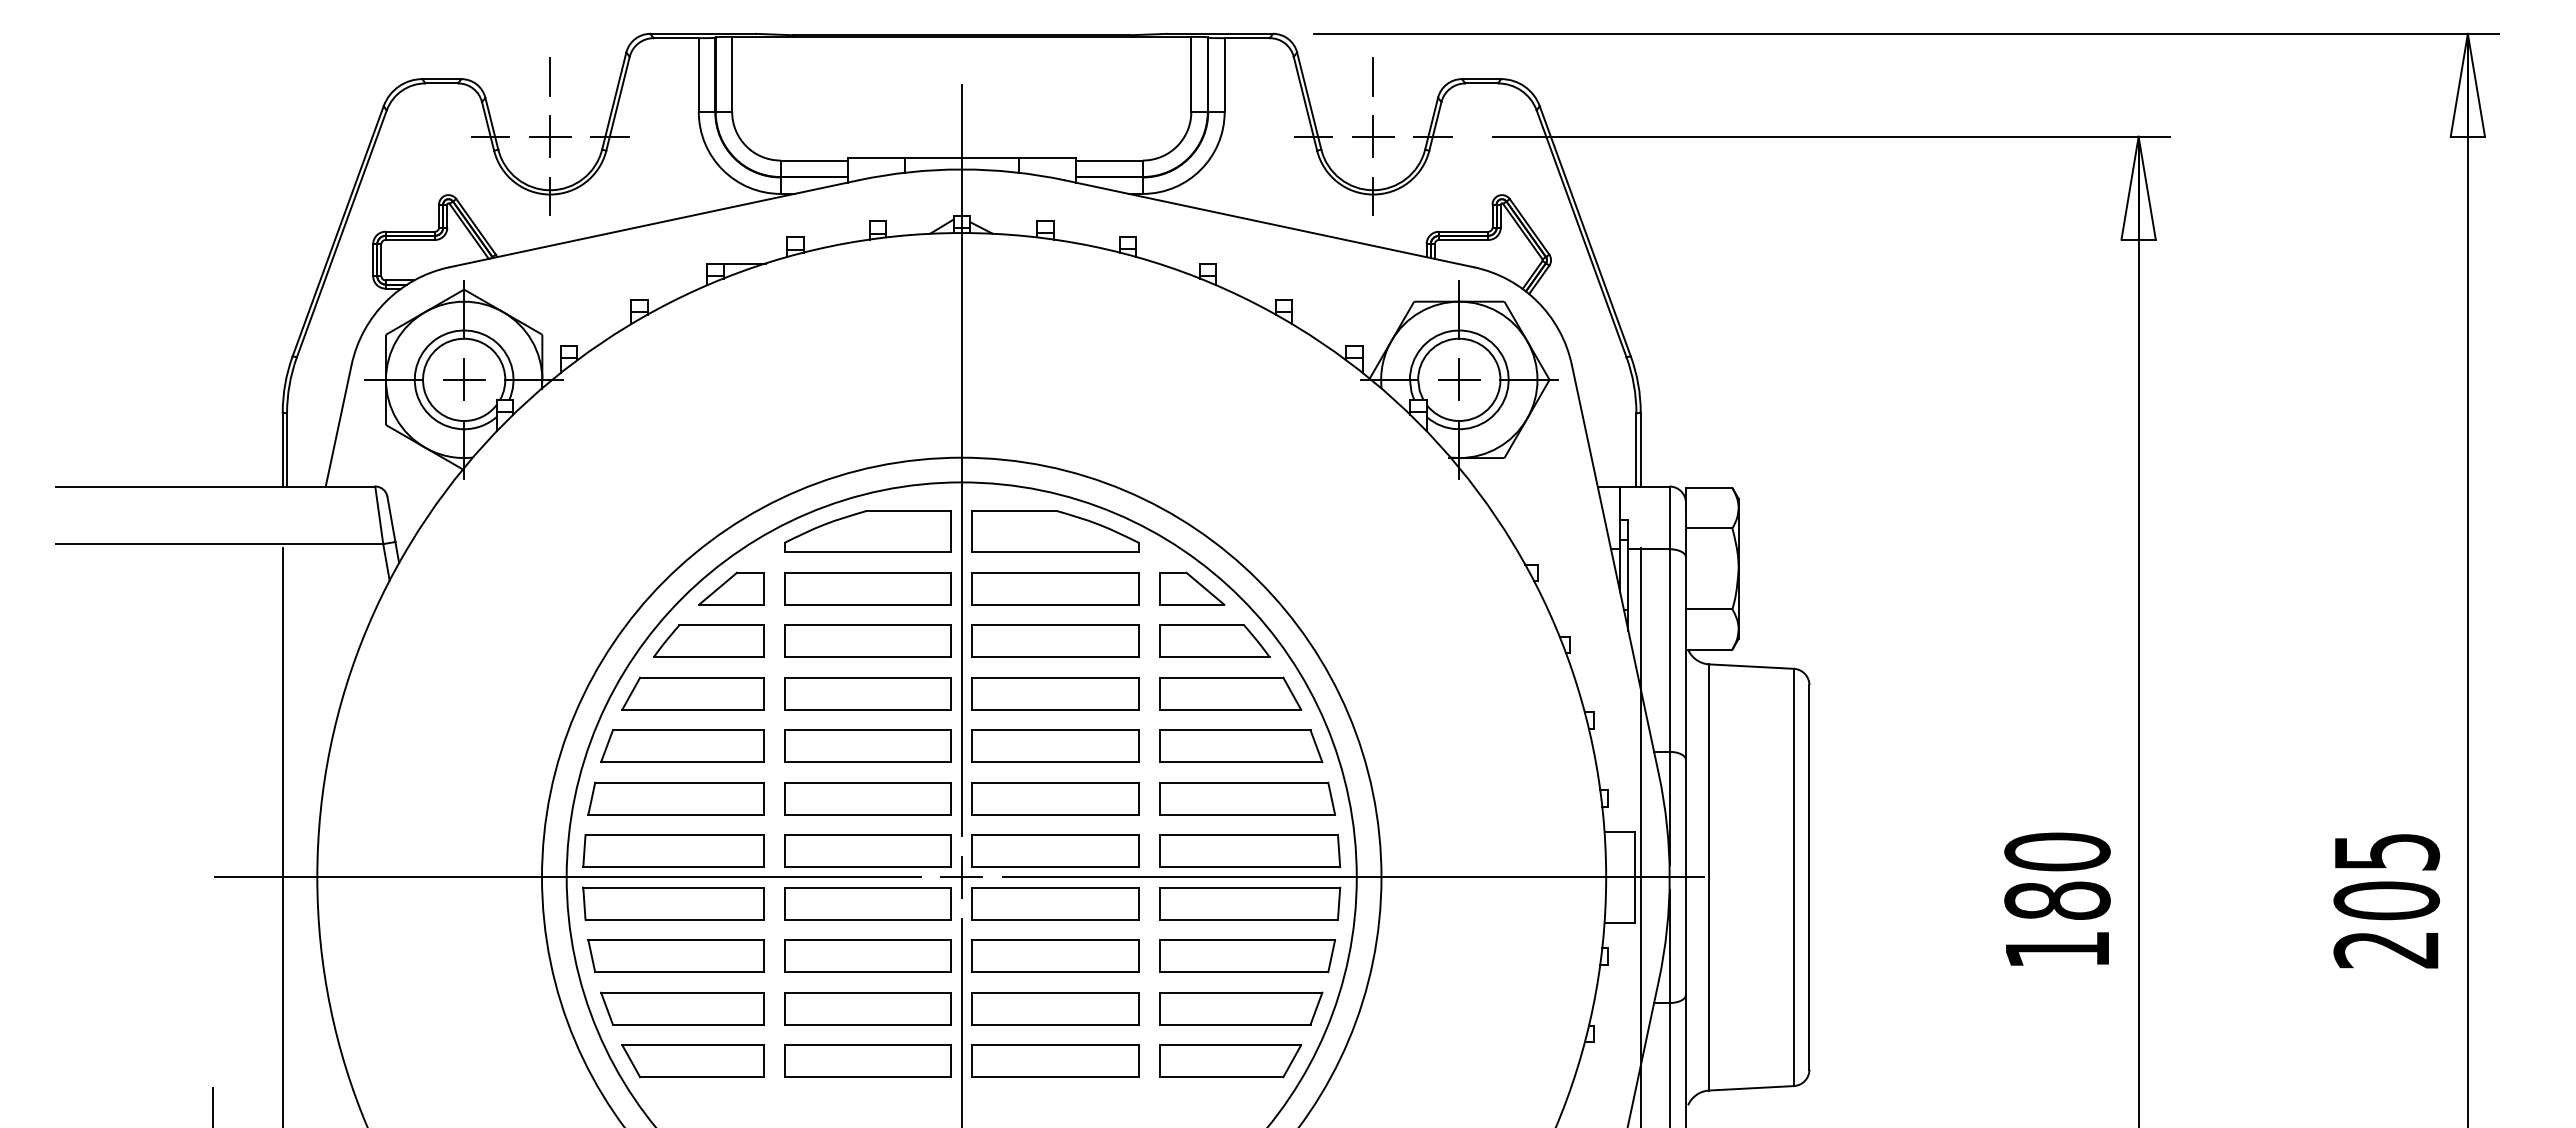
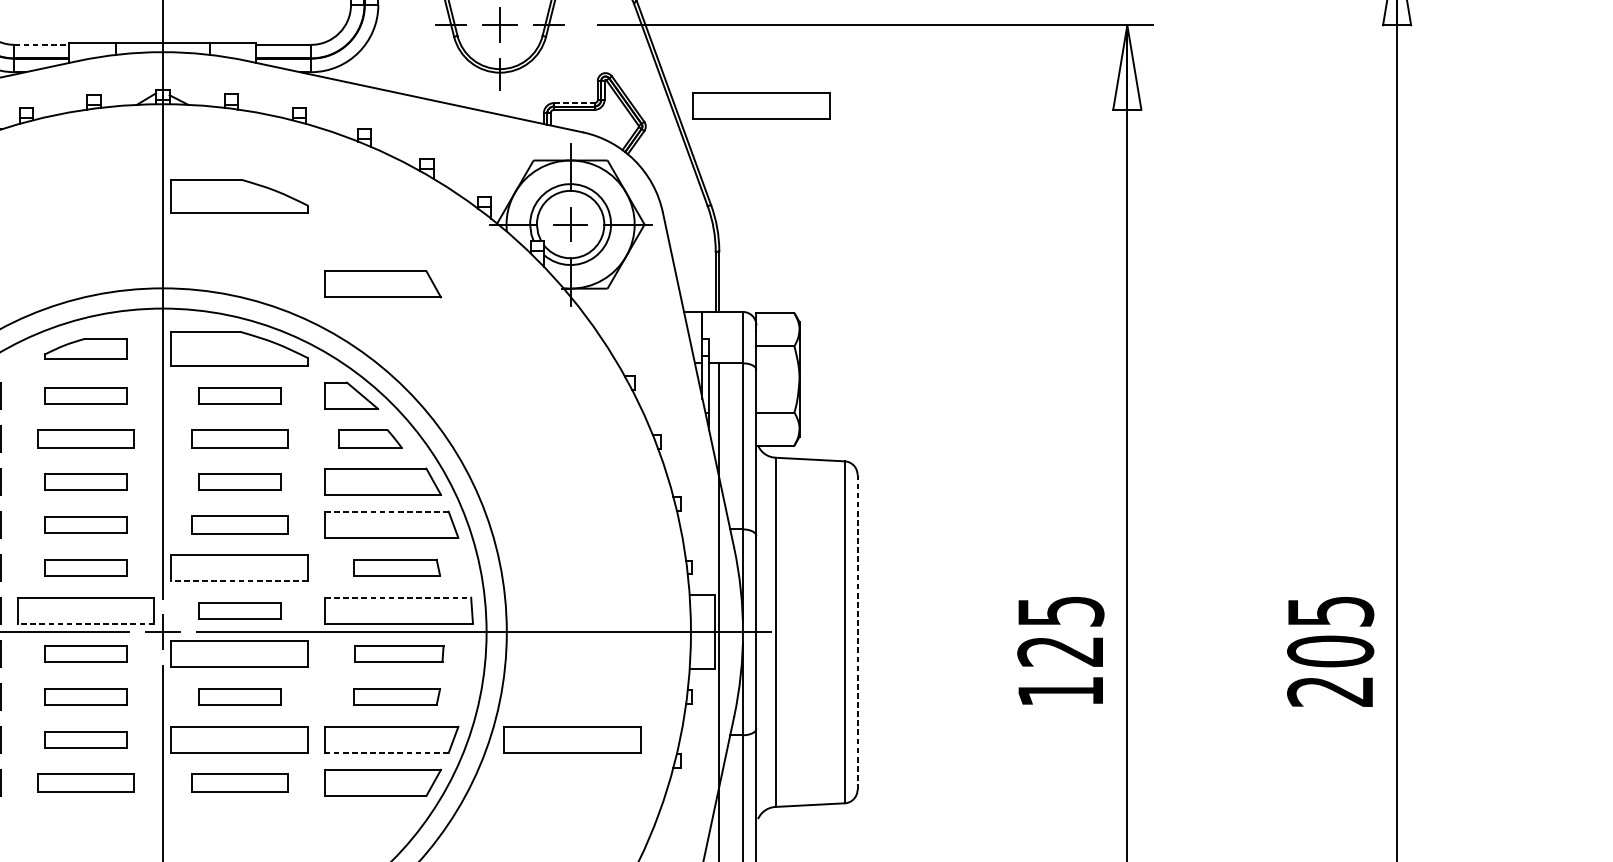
line: (814, 160) -> (42, 44), solid -> dashed
line: (1463, 231) -> (574, 102), solid -> dashed
part: (1692, 234) -> (761, 105), added
part: (1055, 345) -> (239, 196), added
part: (1230, 452) -> (383, 284), added
part: (867, 531) -> (85, 348), size x0.6
part: (867, 588) -> (85, 395), size x0.6
part: (1055, 588) -> (239, 395), size x0.6
part: (867, 640) -> (85, 438), size x0.7
part: (1055, 640) -> (239, 438), size x0.7
part: (1214, 640) -> (369, 438), size x0.7
part: (867, 693) -> (85, 481), size x0.6
part: (1055, 693) -> (239, 481), size x0.6
line: (1235, 730) -> (387, 511), solid -> dashed
part: (867, 745) -> (85, 524), size x0.6
part: (1055, 745) -> (239, 524), size x0.7
part: (867, 798) -> (85, 567), size x0.6
part: (1247, 798) -> (397, 567), size x0.6
line: (1055, 814) -> (239, 580), solid -> dashed
line: (1249, 835) -> (398, 597), solid -> dashed
part: (1055, 850) -> (239, 610), size x0.6
line: (867, 867) -> (85, 624), solid -> dashed
text: (2057, 875) -> (1060, 630), 180 -> 125
line: (1809, 876) -> (857, 631), solid -> dashed
part: (867, 903) -> (85, 653), size x0.6
part: (1250, 903) -> (399, 653), size x0.6
part: (867, 955) -> (85, 696), size x0.6
part: (1055, 955) -> (239, 696), size x0.6
part: (1247, 956) -> (397, 697), size x0.6
part: (867, 1008) -> (85, 739), size x0.6
part: (1461, 1008) -> (572, 739), added
line: (1234, 1024) -> (386, 752), solid -> dashed
part: (867, 1060) -> (85, 782), size x0.7
part: (1055, 1060) -> (239, 782), size x0.7

